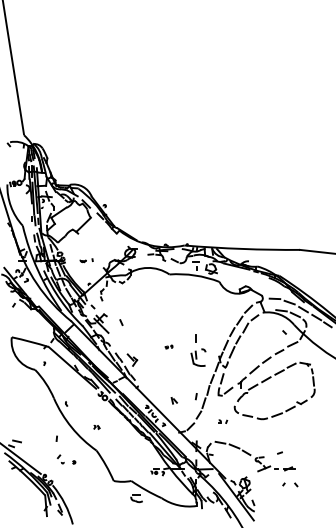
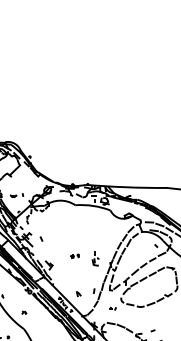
part: (86, 260) -> (16, 195), size x1.43
part: (168, 346) -> (74, 255), size x1.67
part: (198, 350) -> (95, 258), size x0.62

